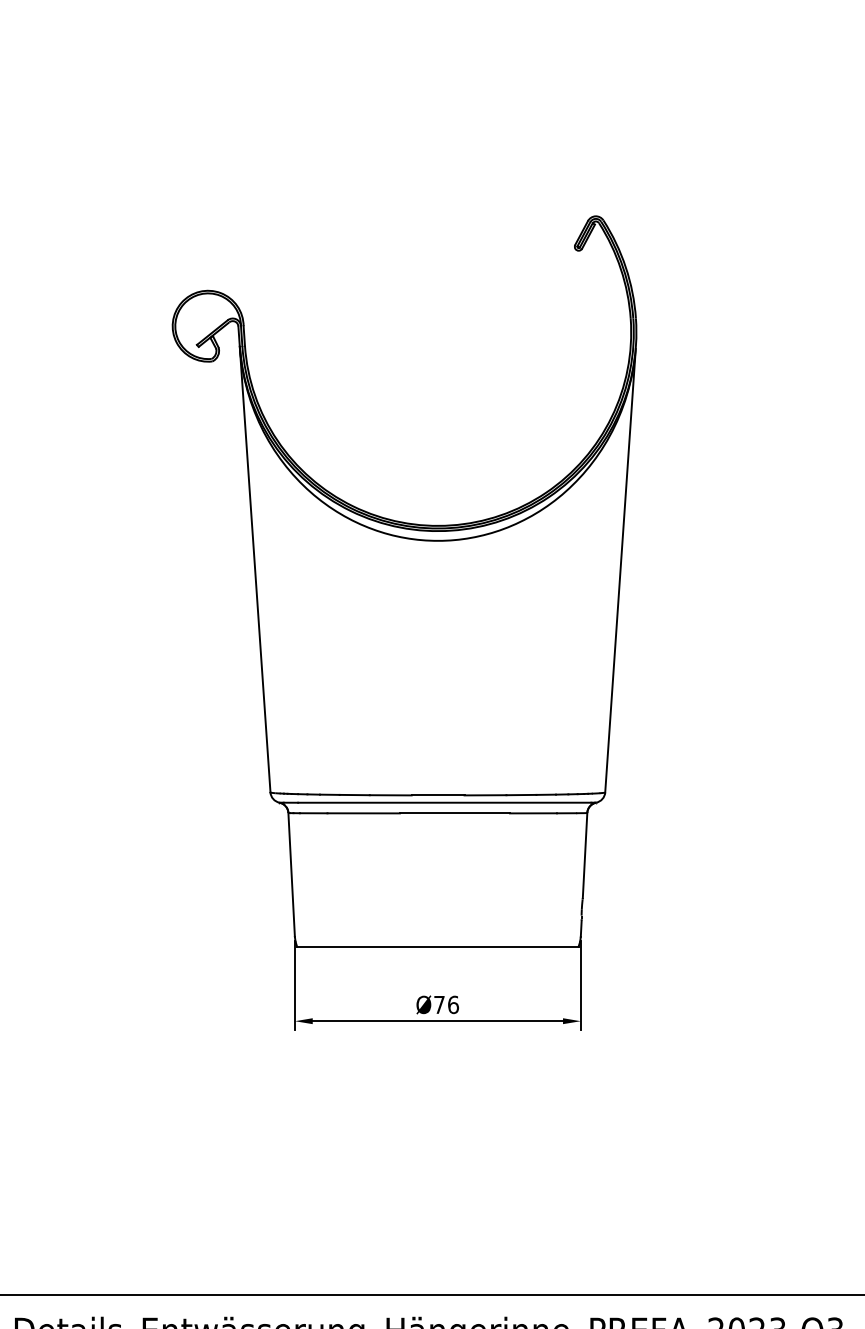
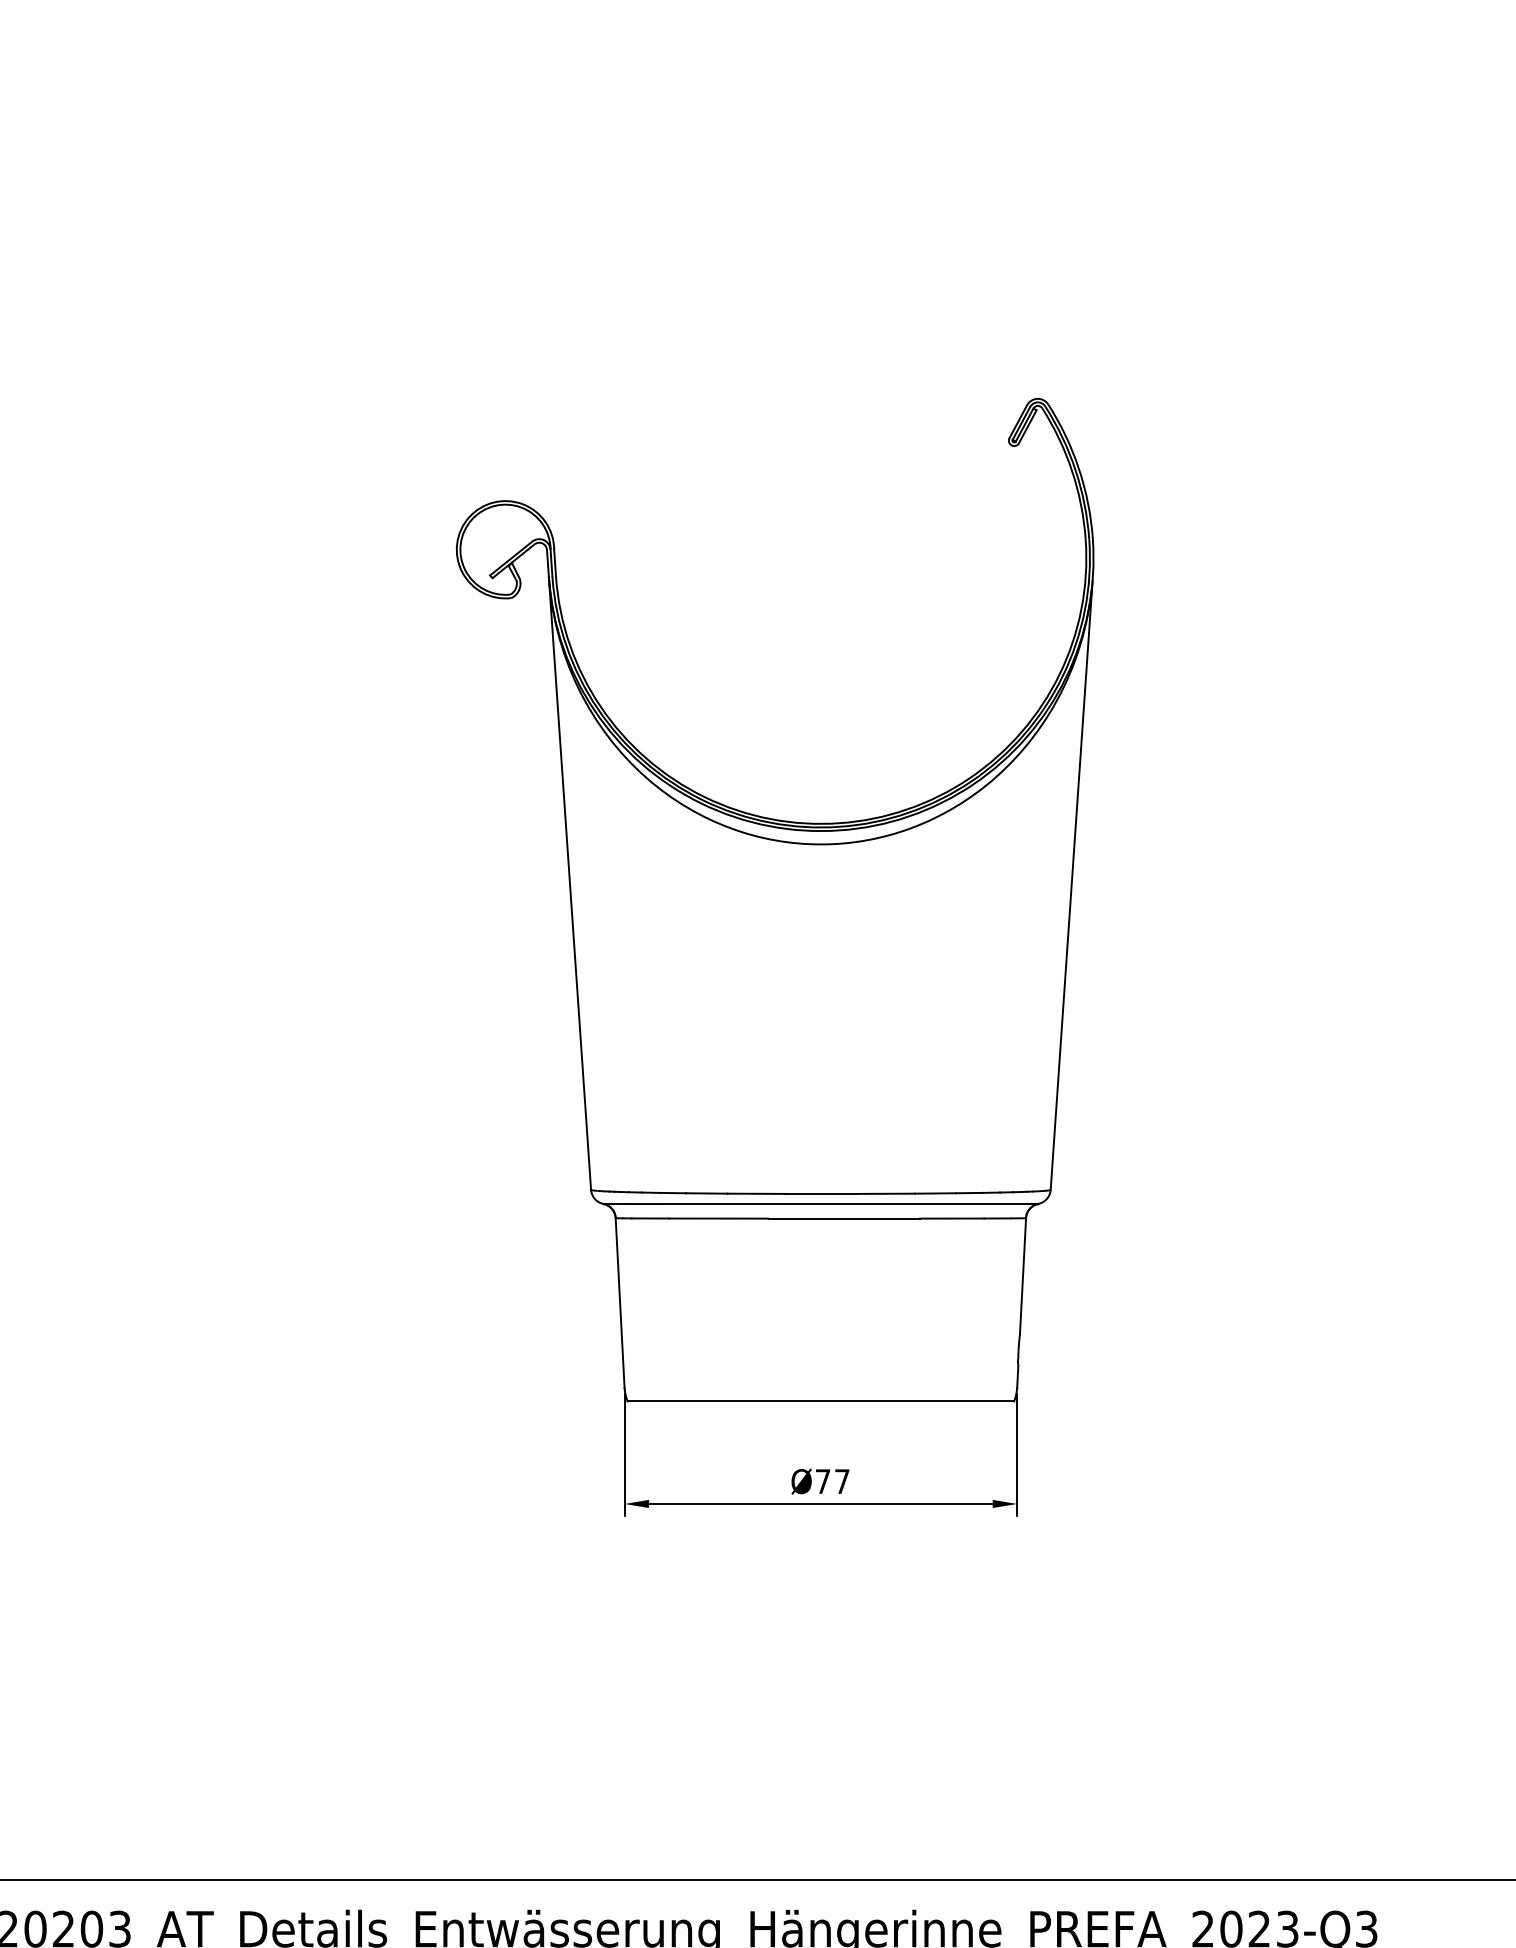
text: (452, 1004) -> (841, 1481), Ø76 -> Ø77

